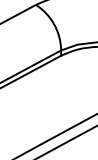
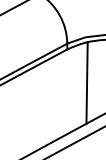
line: (78, 86) -> (86, 82), added

